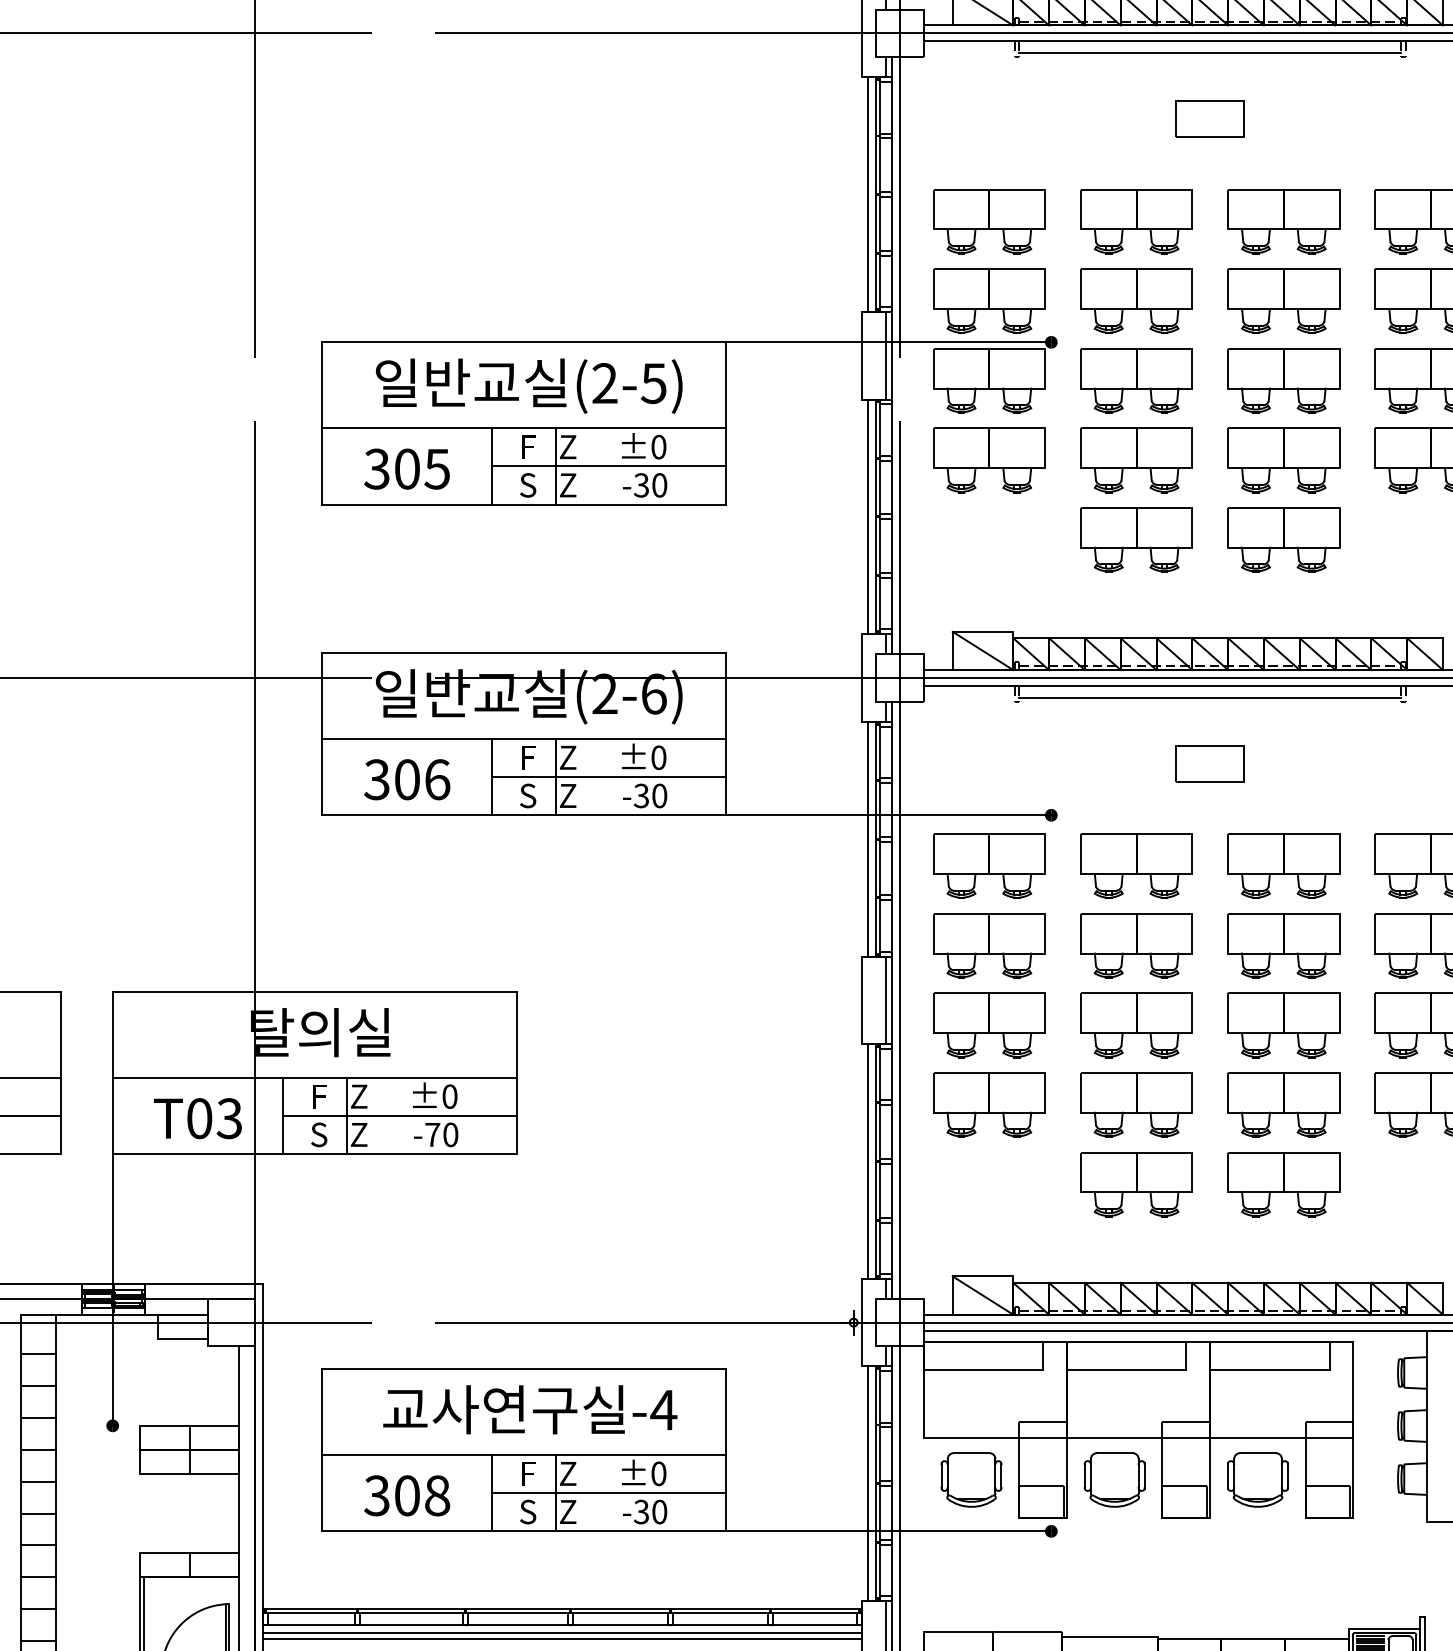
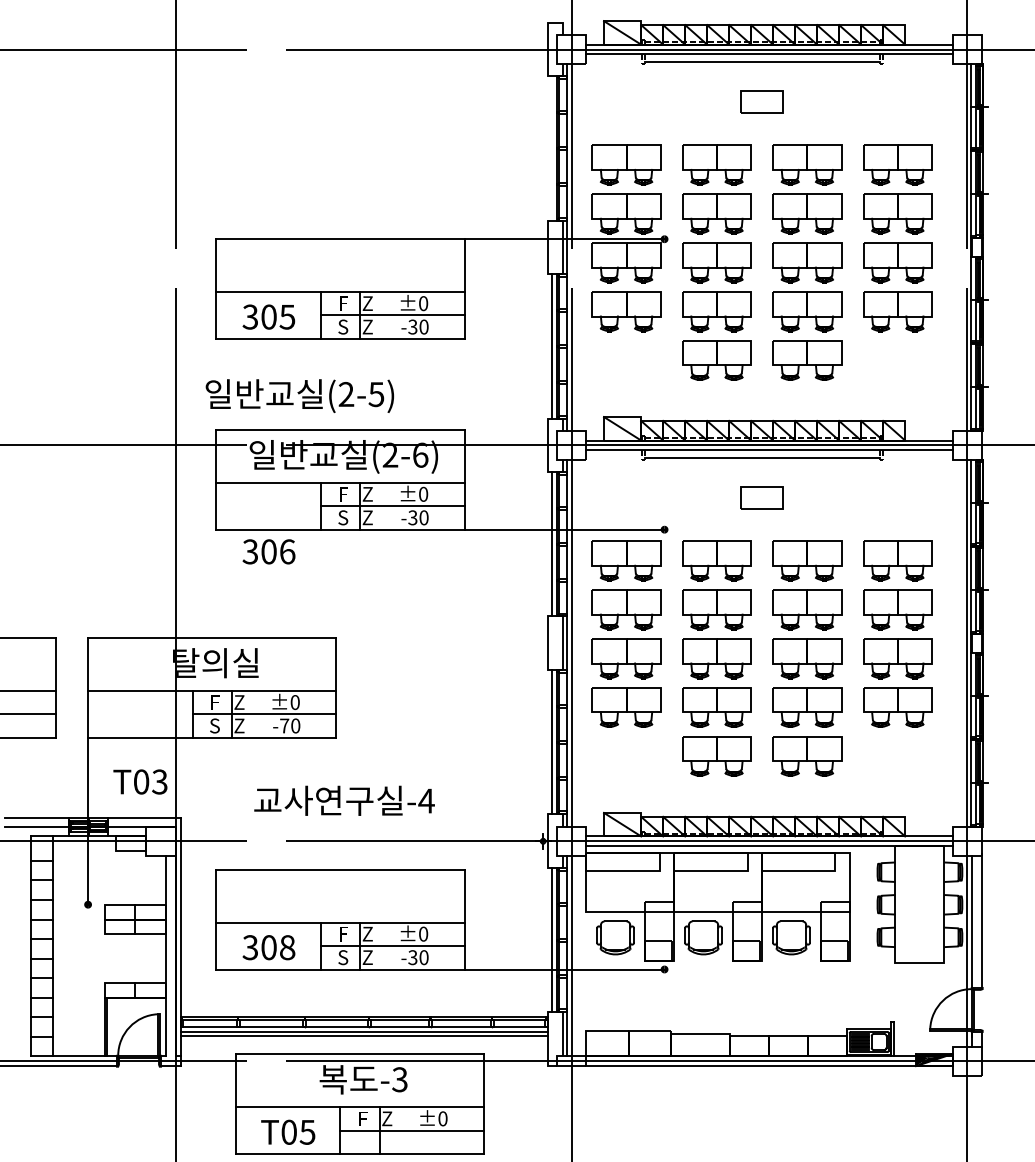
line: (867, 194) -> (551, 148), removed
text: (528, 385) -> (299, 395), moved
text: (406, 779) -> (268, 551), moved
text: (198, 1117) -> (140, 781), moved
text: (530, 1409) -> (344, 800), moved

